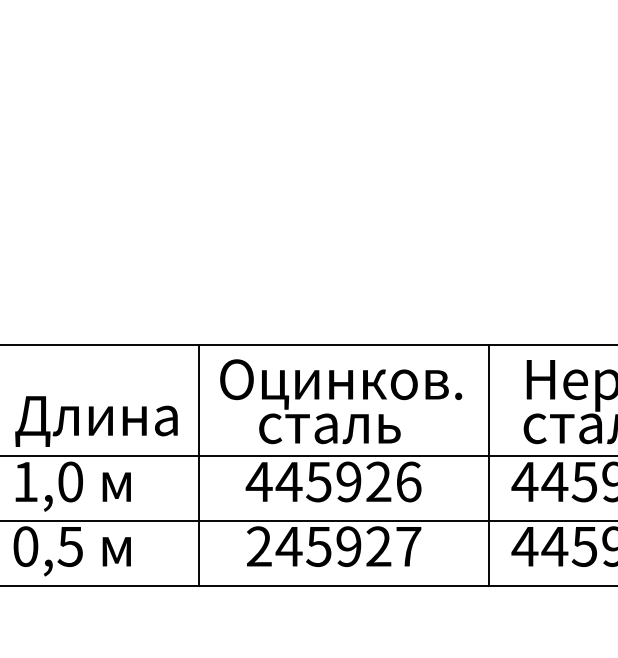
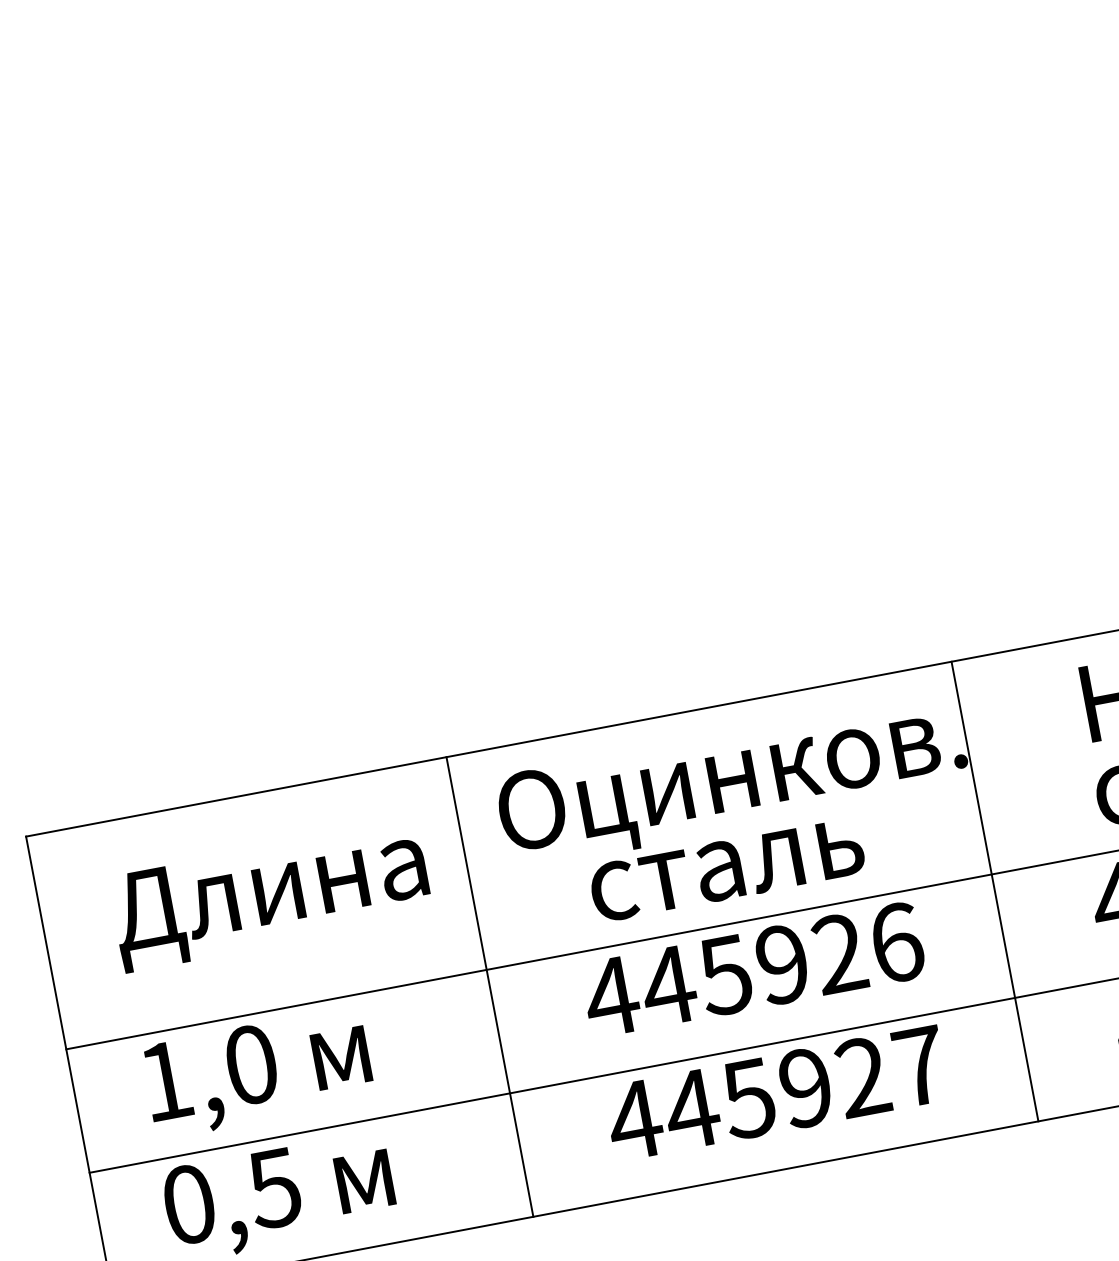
text: (96, 421) -> (270, 896), moved
line: (489, 464) -> (995, 889), moved
text: (258, 546) -> (633, 1120), 245927 -> 445927

